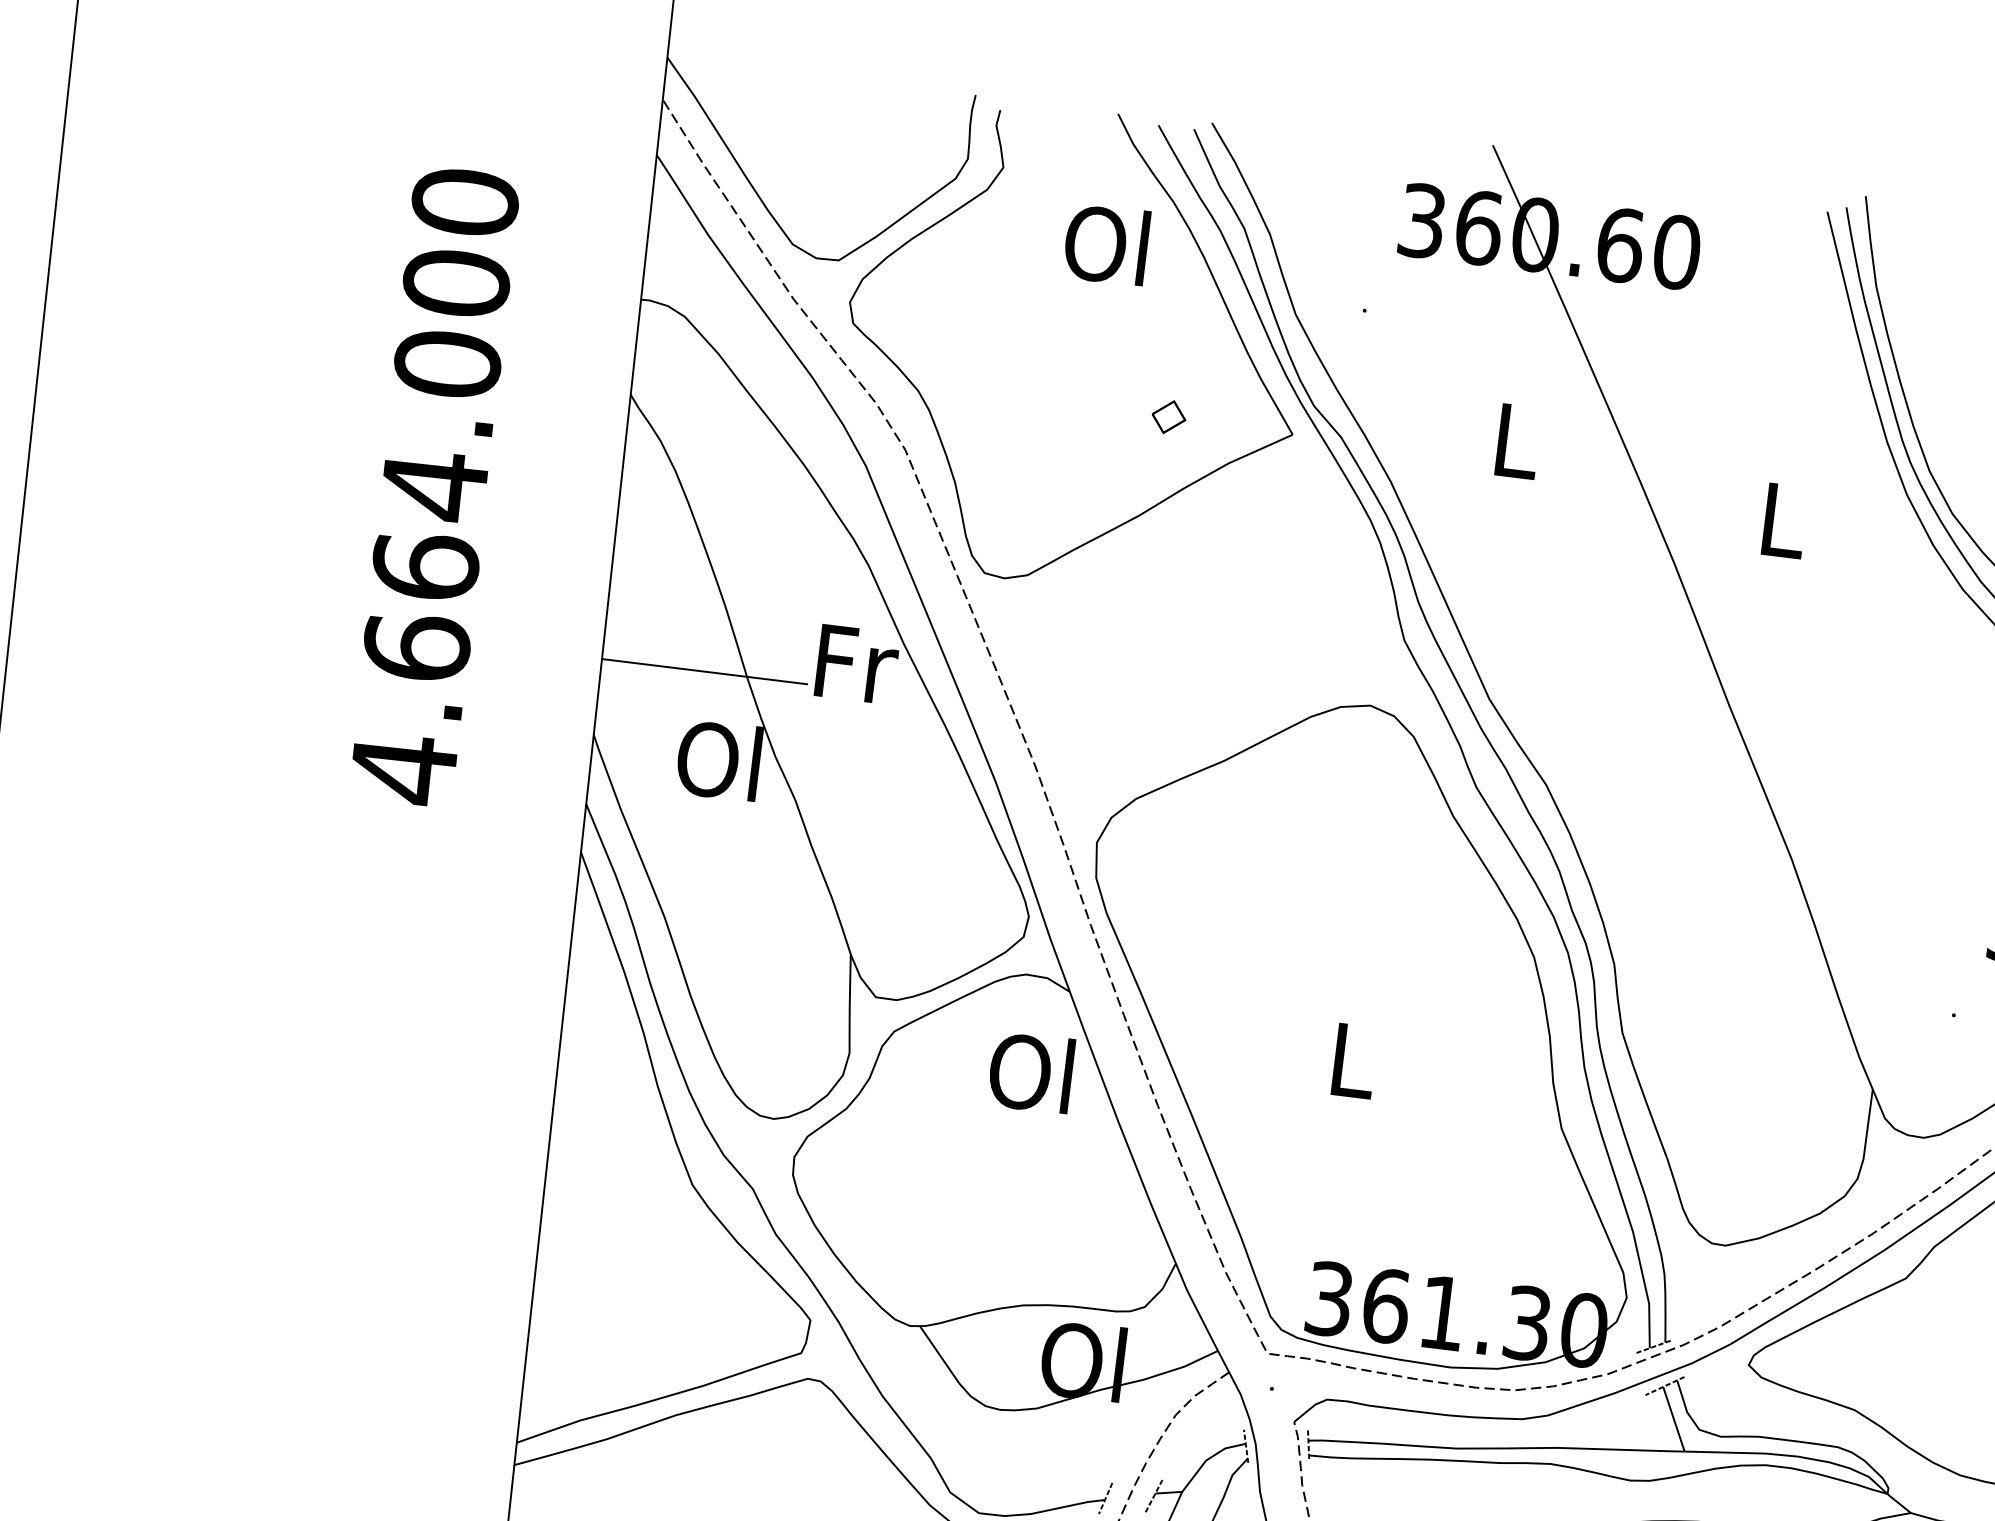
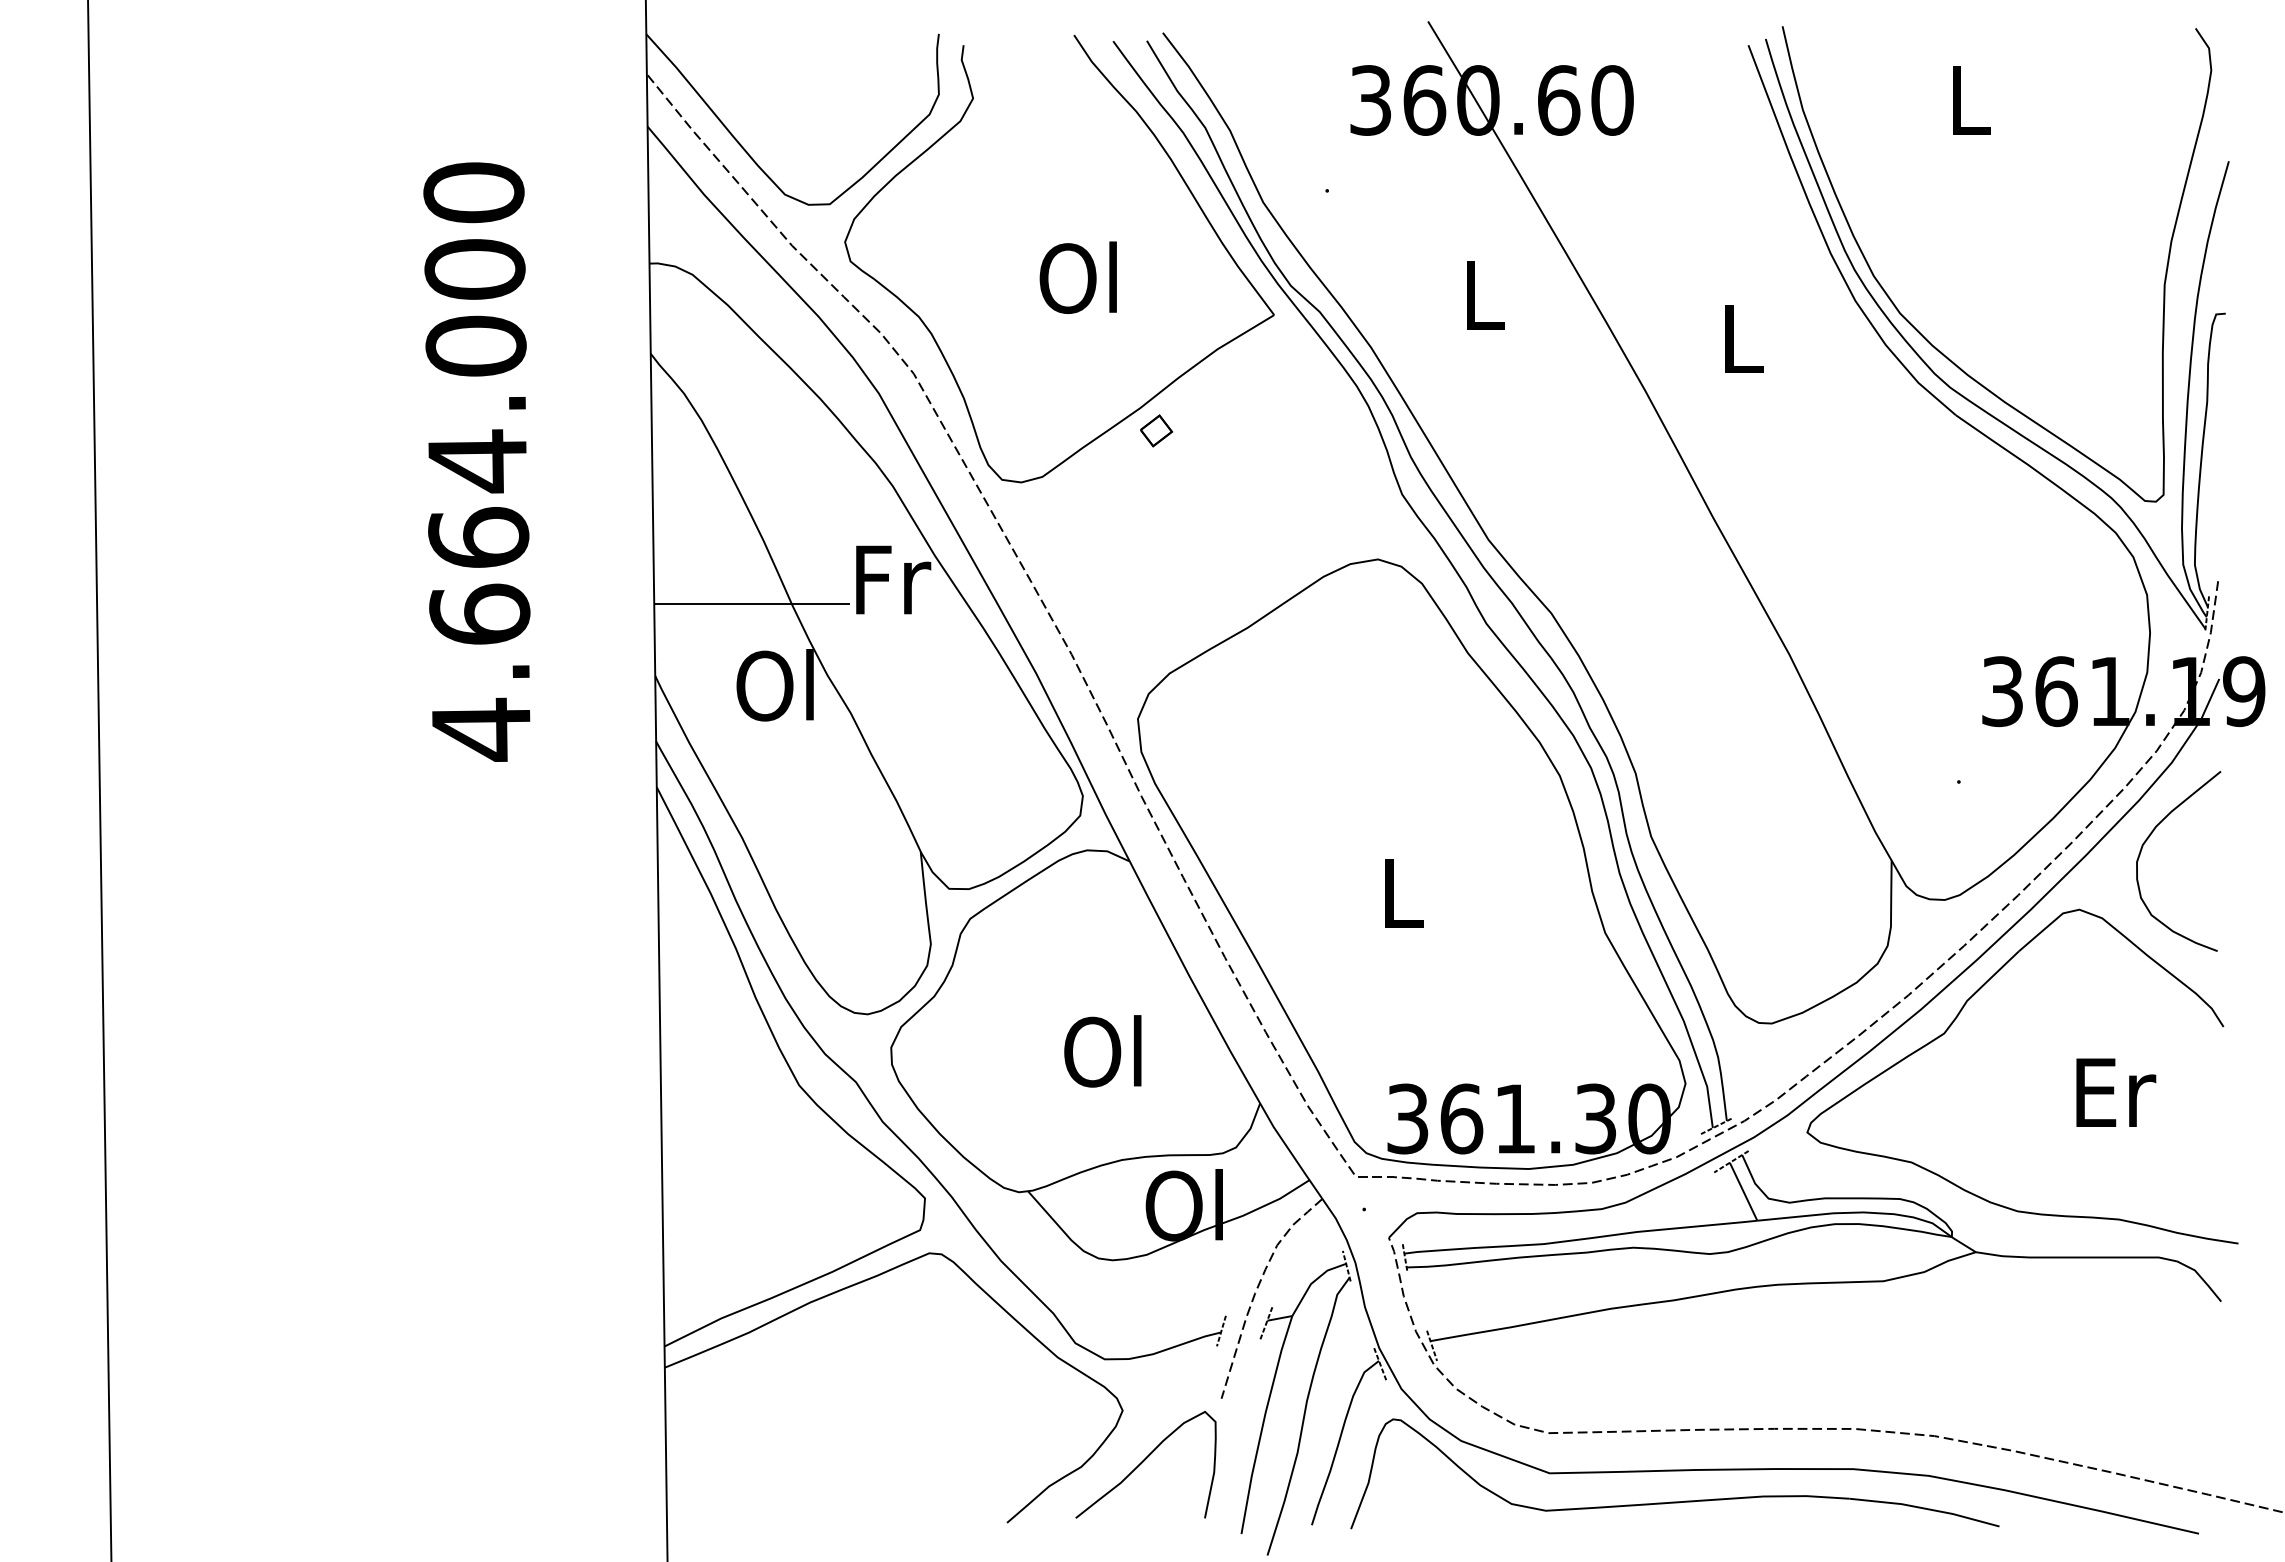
text: (1105, 244) -> (1077, 277), moved
part: (1169, 416) -> (1156, 430), moved
text: (1030, 1072) -> (1102, 1051), moved

